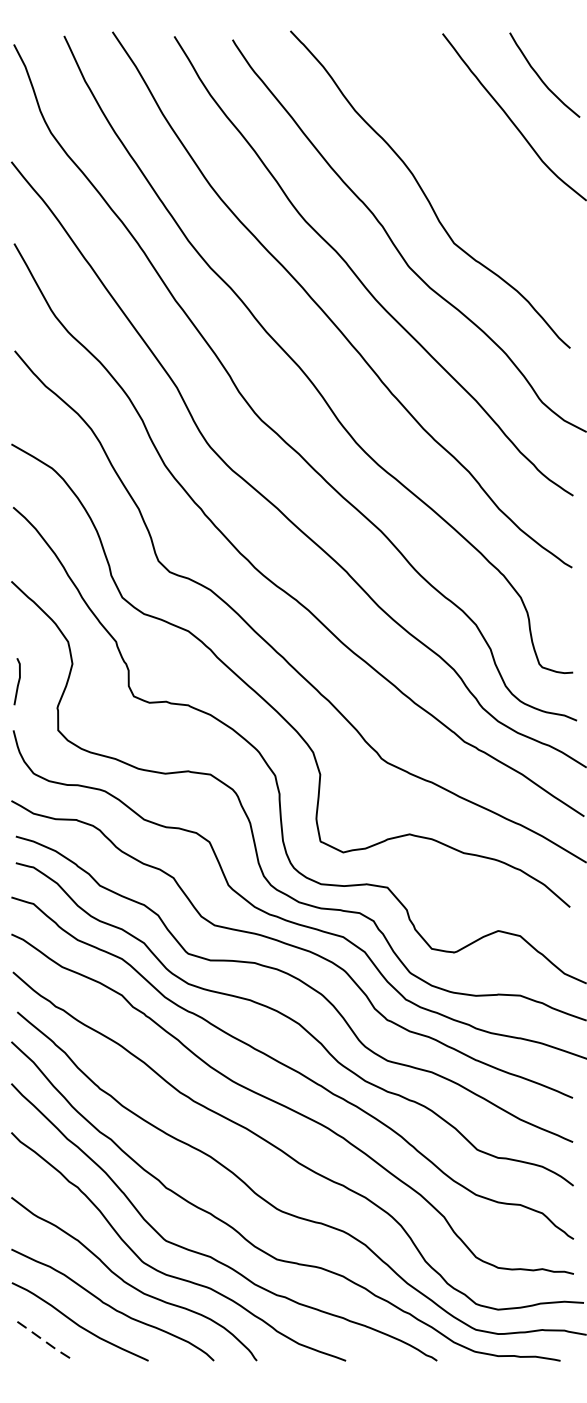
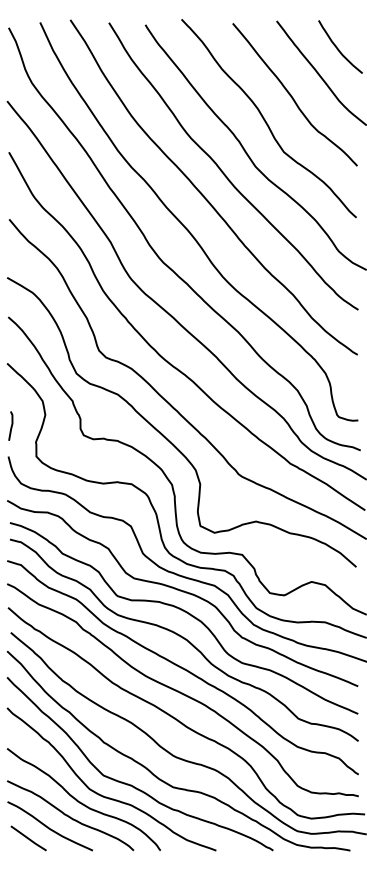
curve: (467, 154) -> (292, 96), added
line: (45, 1341) -> (28, 838), dashed -> solid

